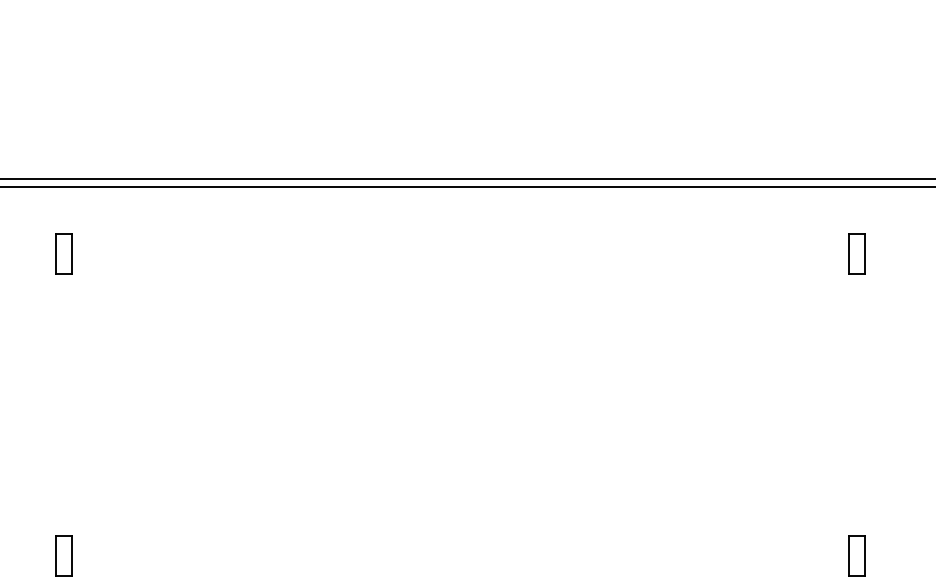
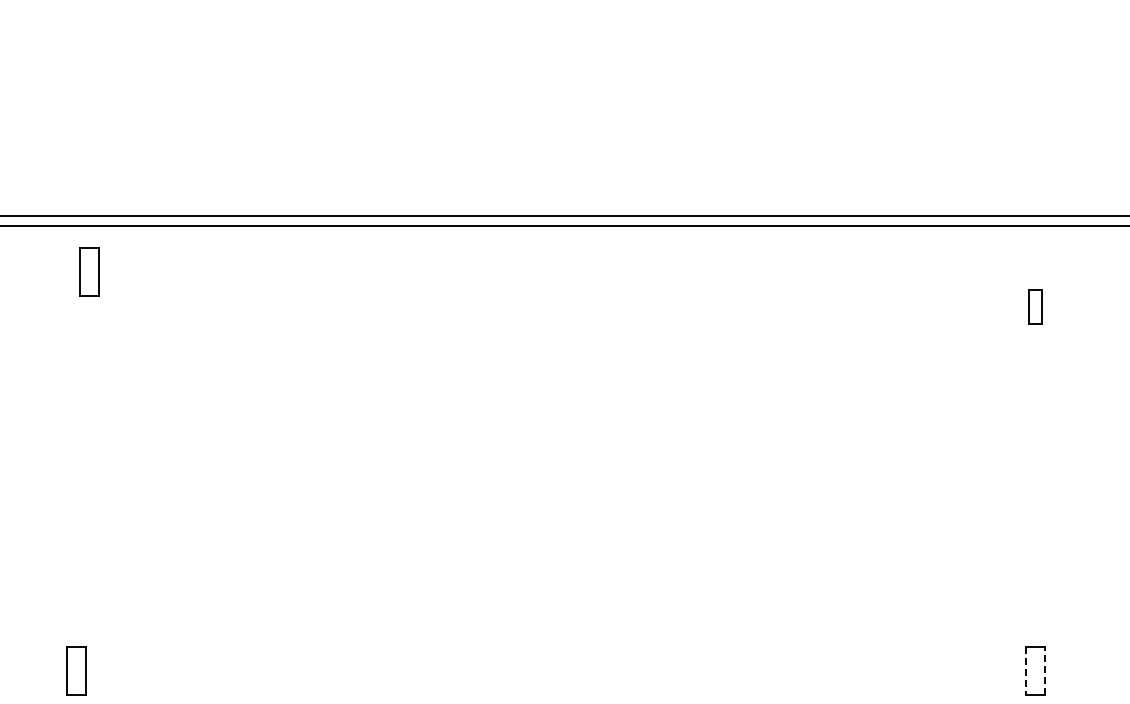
part: (63, 253) -> (89, 271), moved
part: (857, 253) -> (1035, 306), size x0.7
line: (849, 556) -> (1025, 671), solid -> dashed
line: (865, 556) -> (1044, 671), solid -> dashed

